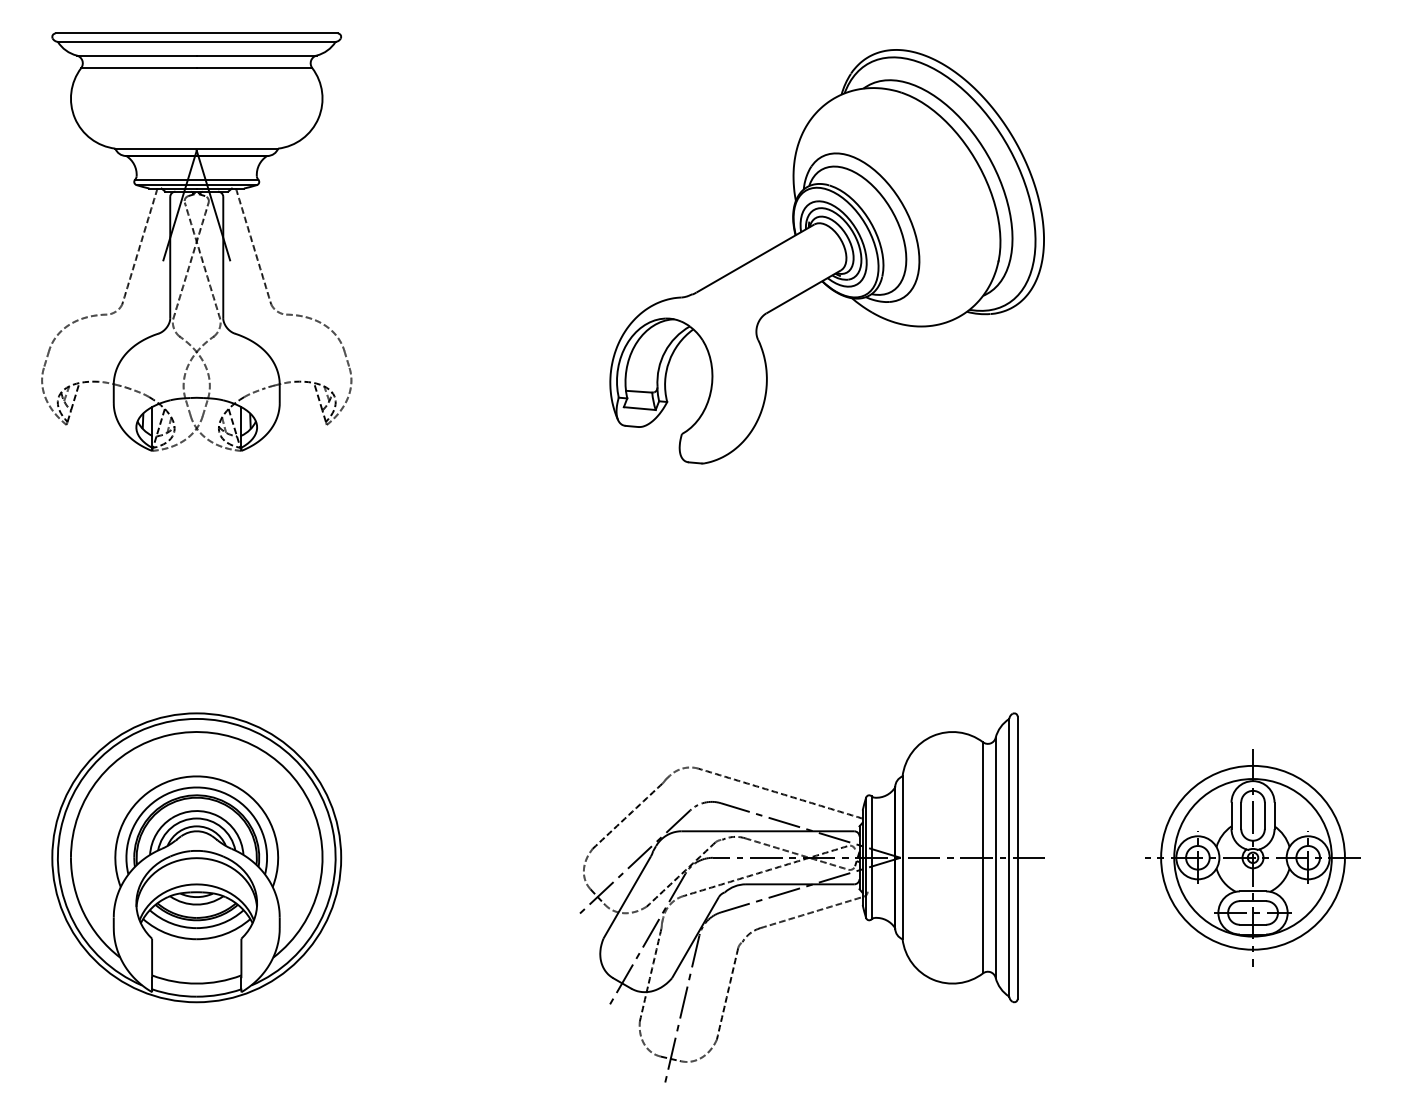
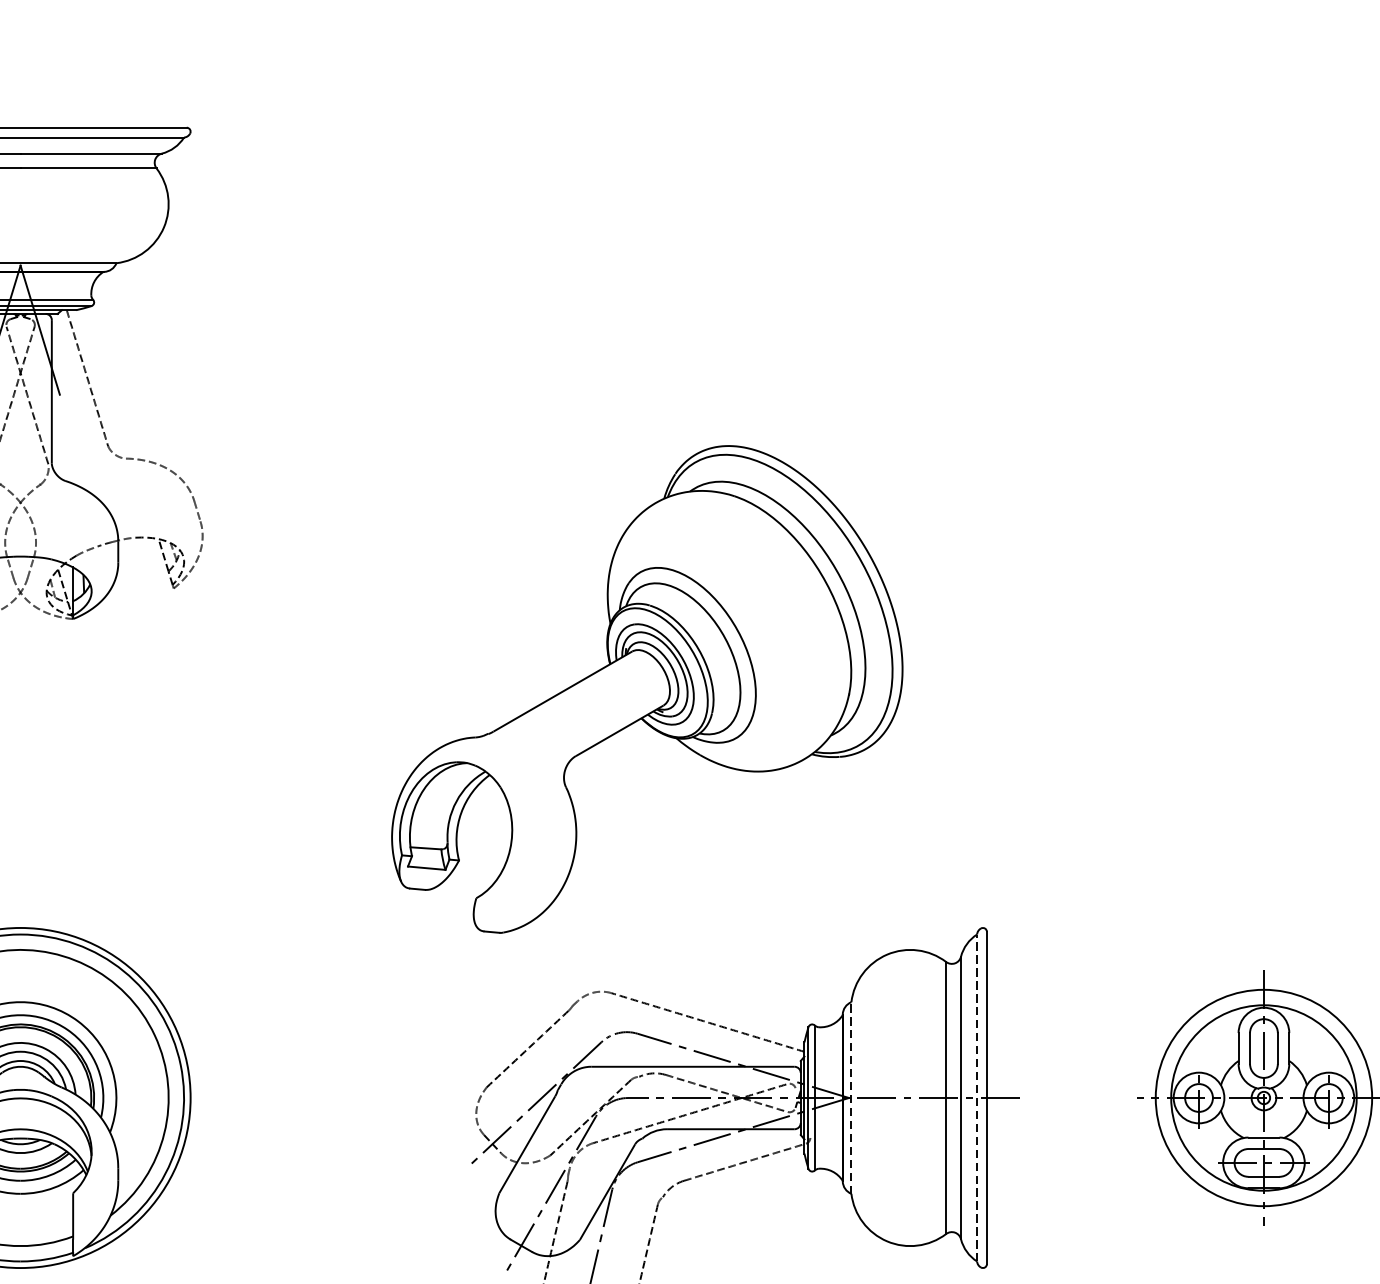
part: (826, 256) -> (646, 689), moved
line: (902, 857) -> (851, 1097), solid -> dashed
line: (1009, 857) -> (977, 1097), solid -> dashed

